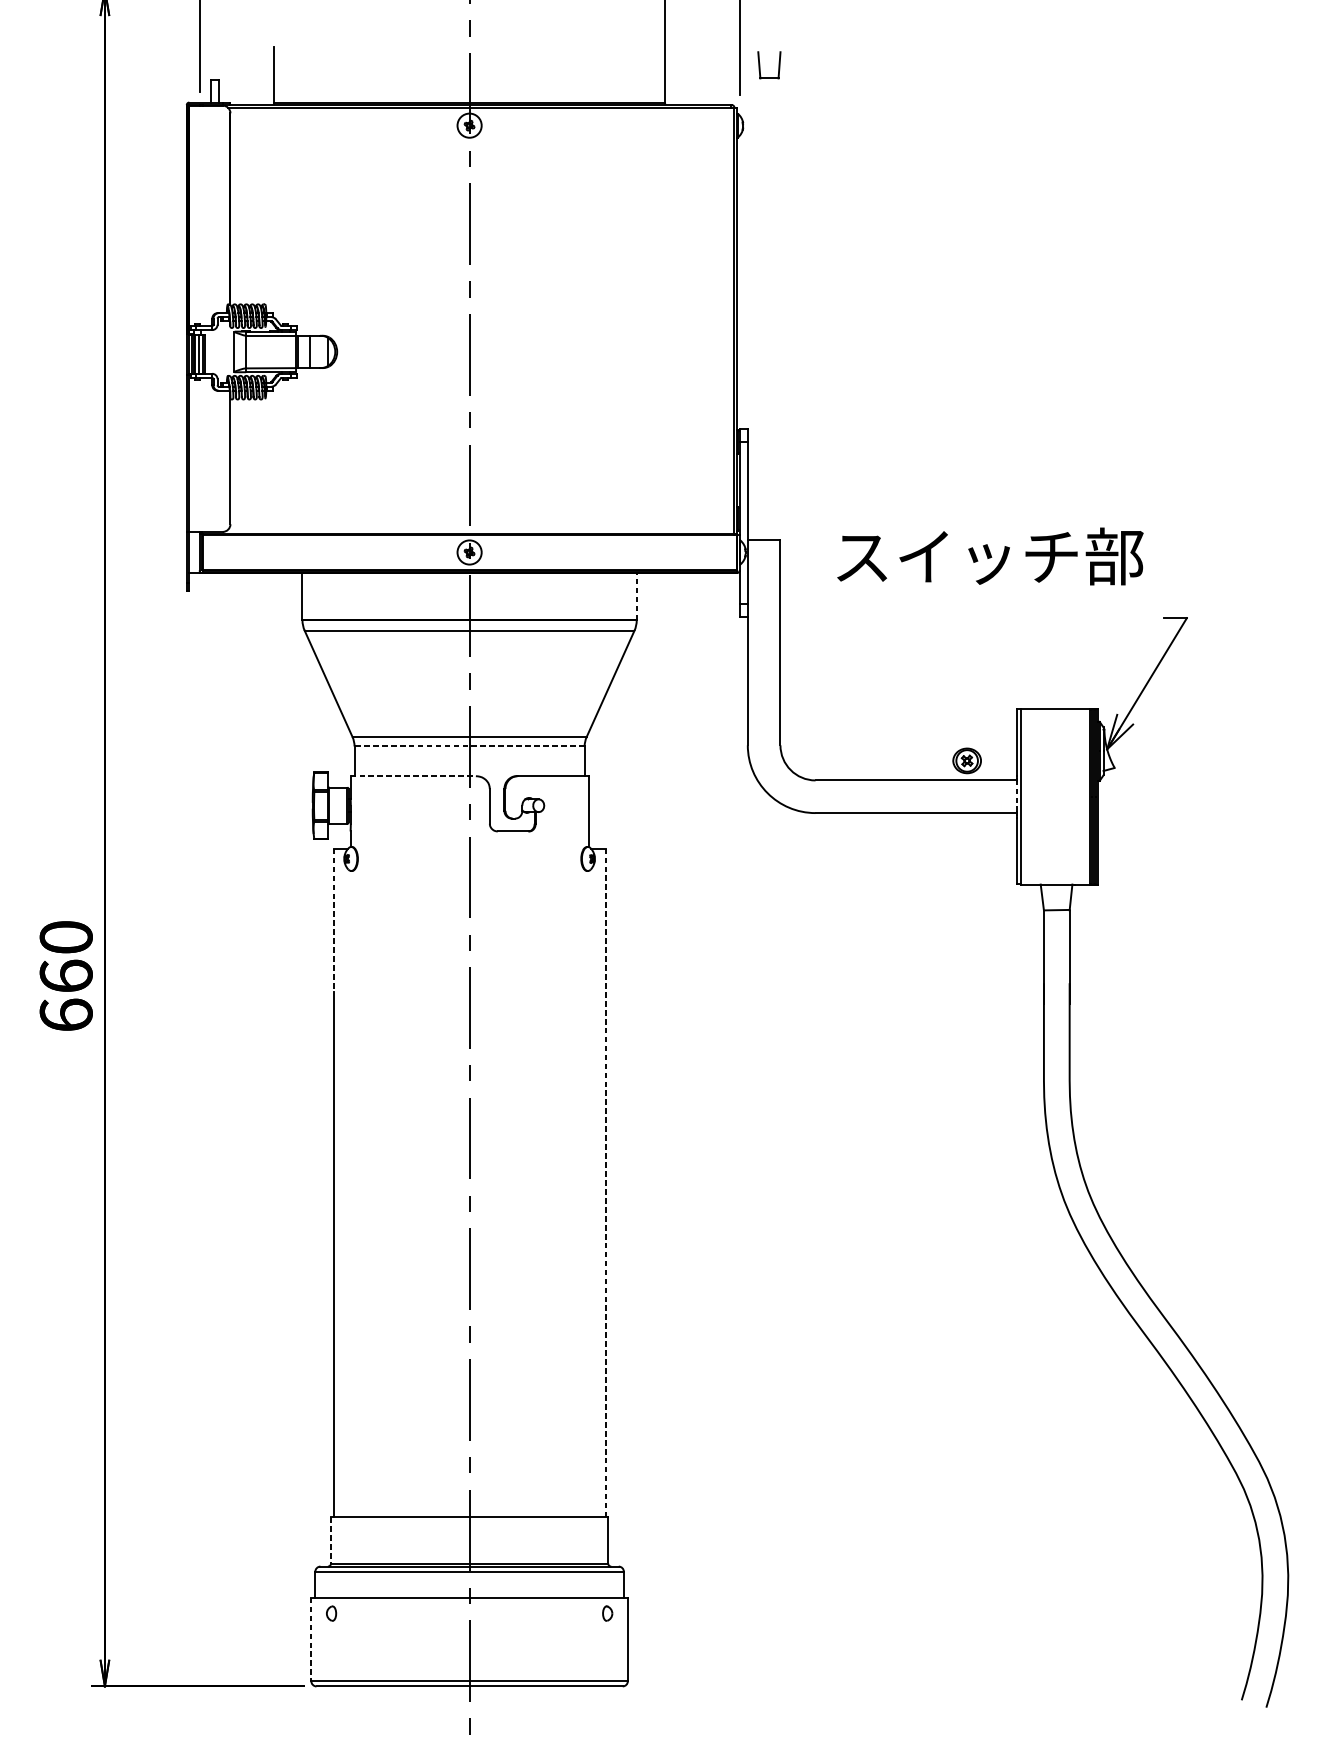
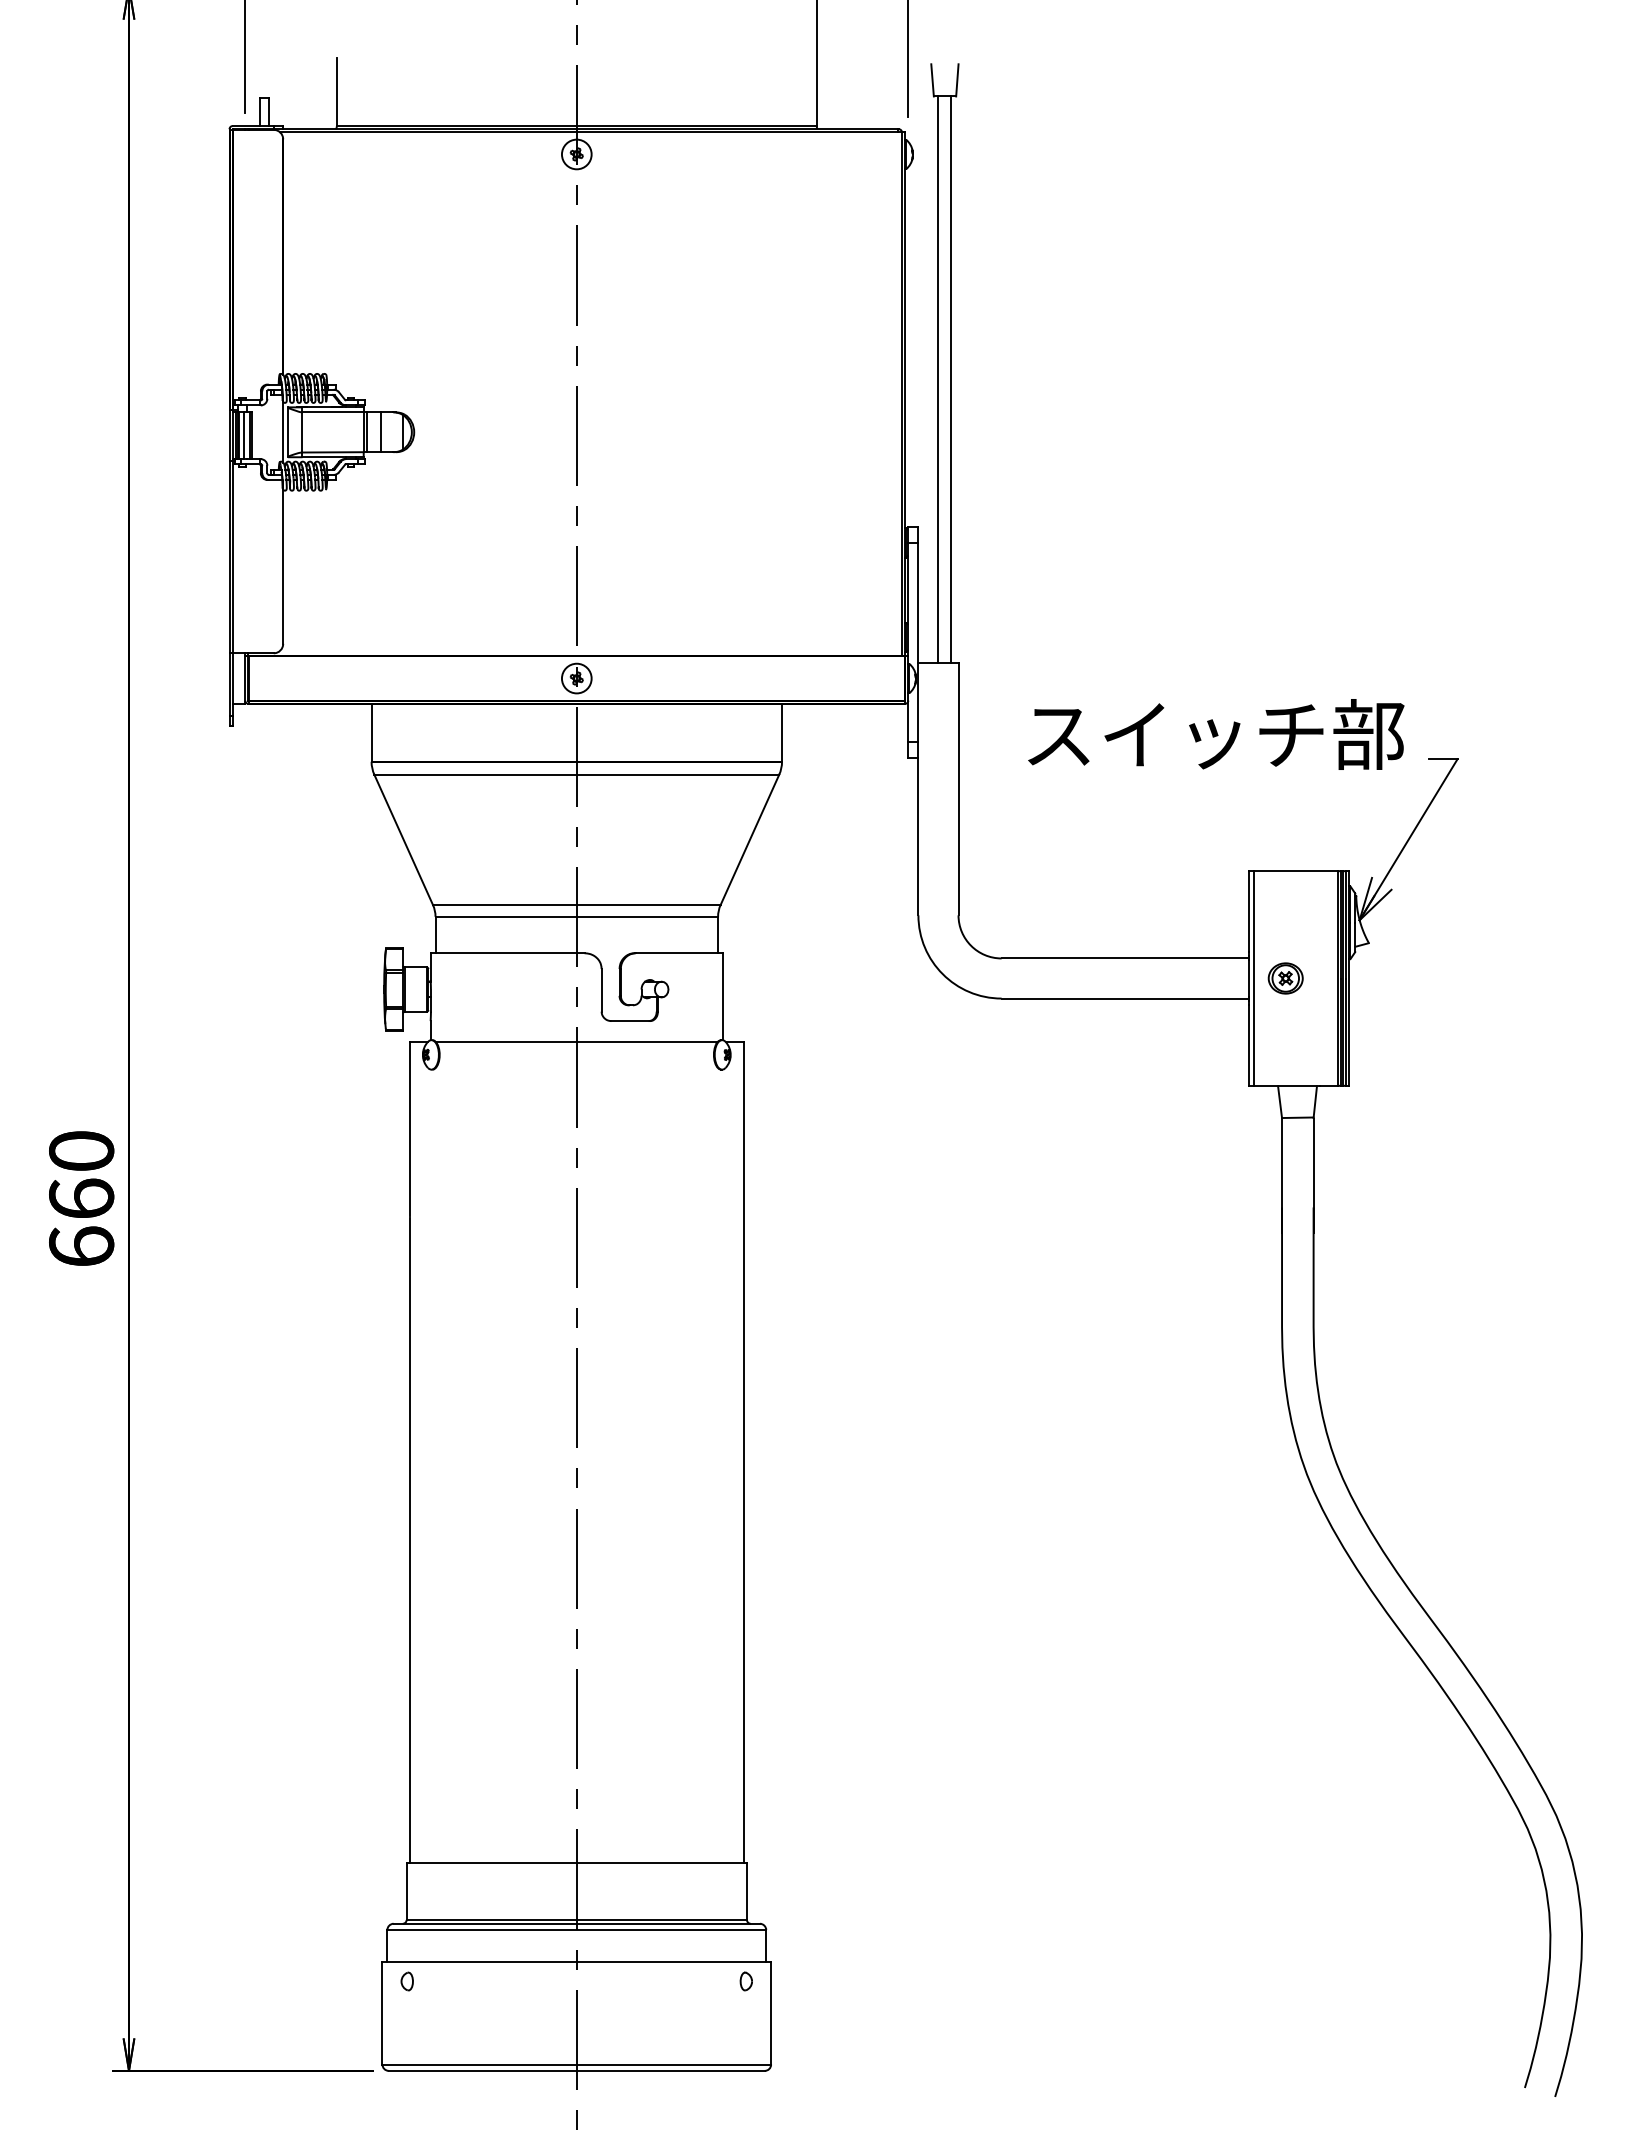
line: (764, 308) -> (938, 379), added
line: (773, 308) -> (950, 379), added
line: (230, 351) -> (283, 431), added
text: (990, 556) -> (1216, 734), moved
line: (637, 596) -> (782, 732), dashed -> solid
line: (469, 746) -> (576, 916), dashed -> solid
part: (966, 760) -> (1285, 978), moved
line: (413, 776) -> (507, 953), dashed -> solid
line: (1017, 796) -> (1249, 978), dashed -> solid
line: (469, 848) -> (576, 1042), added
line: (333, 919) -> (409, 1129), dashed -> solid
line: (605, 1182) -> (743, 1452), dashed -> solid
line: (330, 1541) -> (406, 1892), dashed -> solid
line: (311, 1639) -> (382, 2013), dashed -> solid

